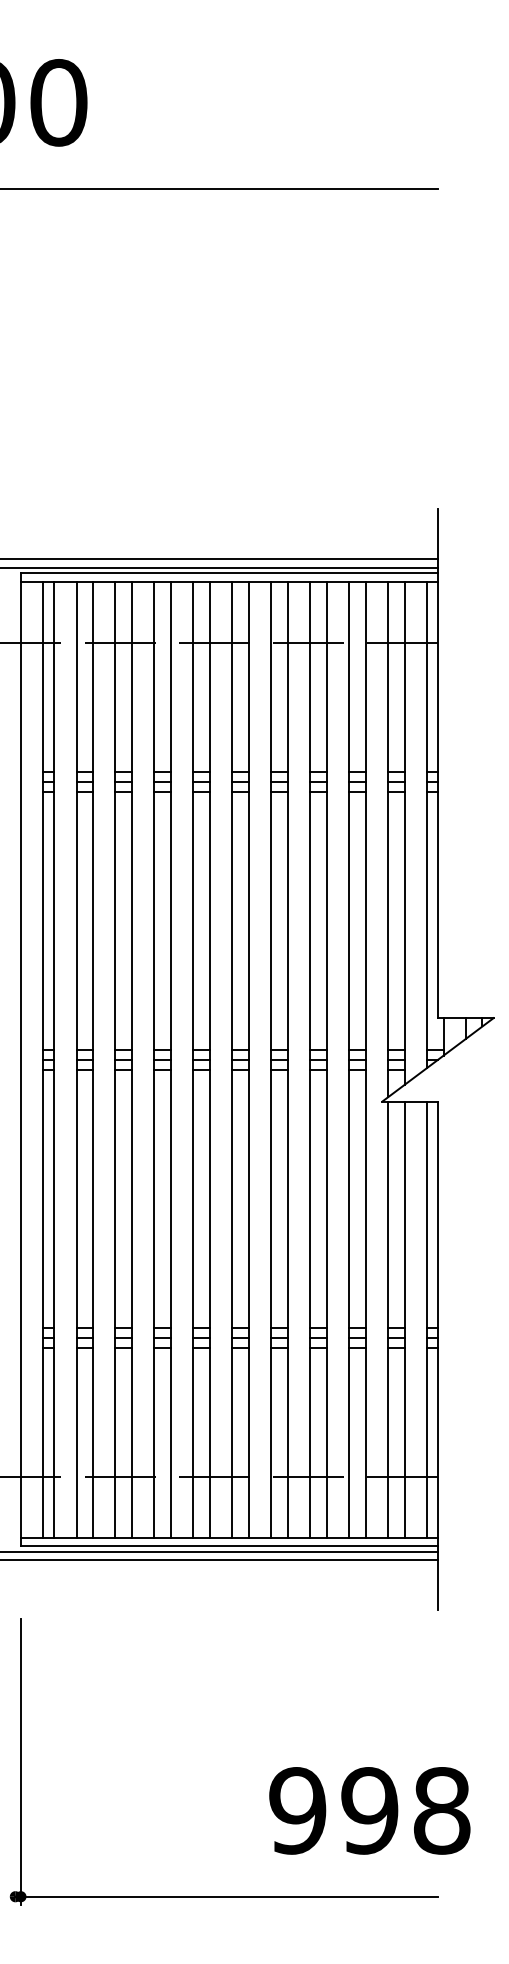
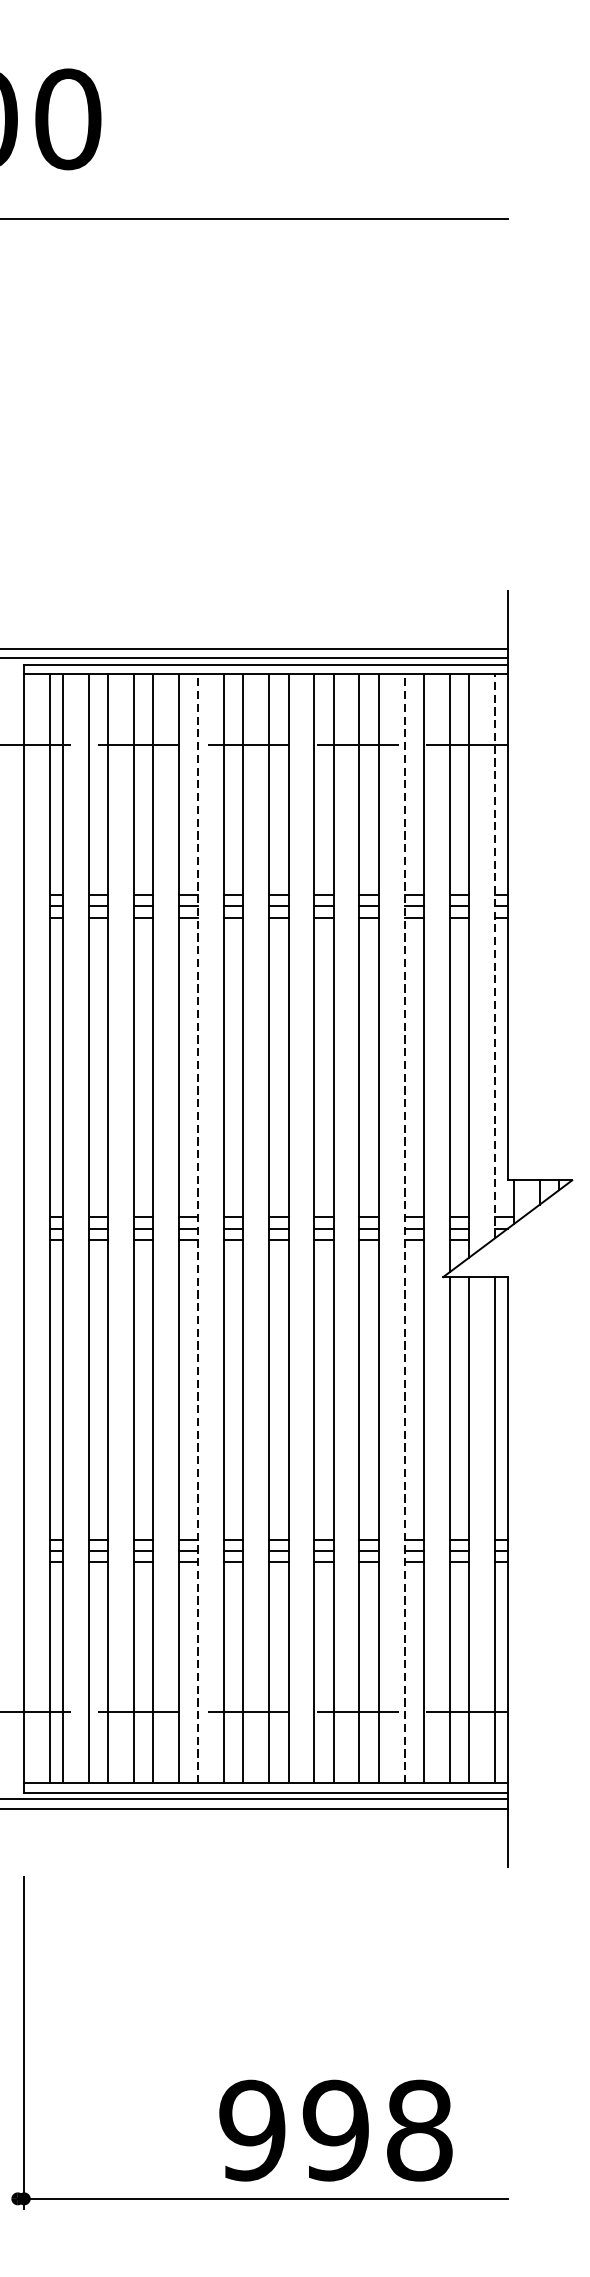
line: (426, 824) -> (494, 955), solid -> dashed
line: (171, 1059) -> (198, 1228), solid -> dashed
line: (349, 1059) -> (405, 1228), solid -> dashed
text: (369, 1810) -> (335, 2130), moved

